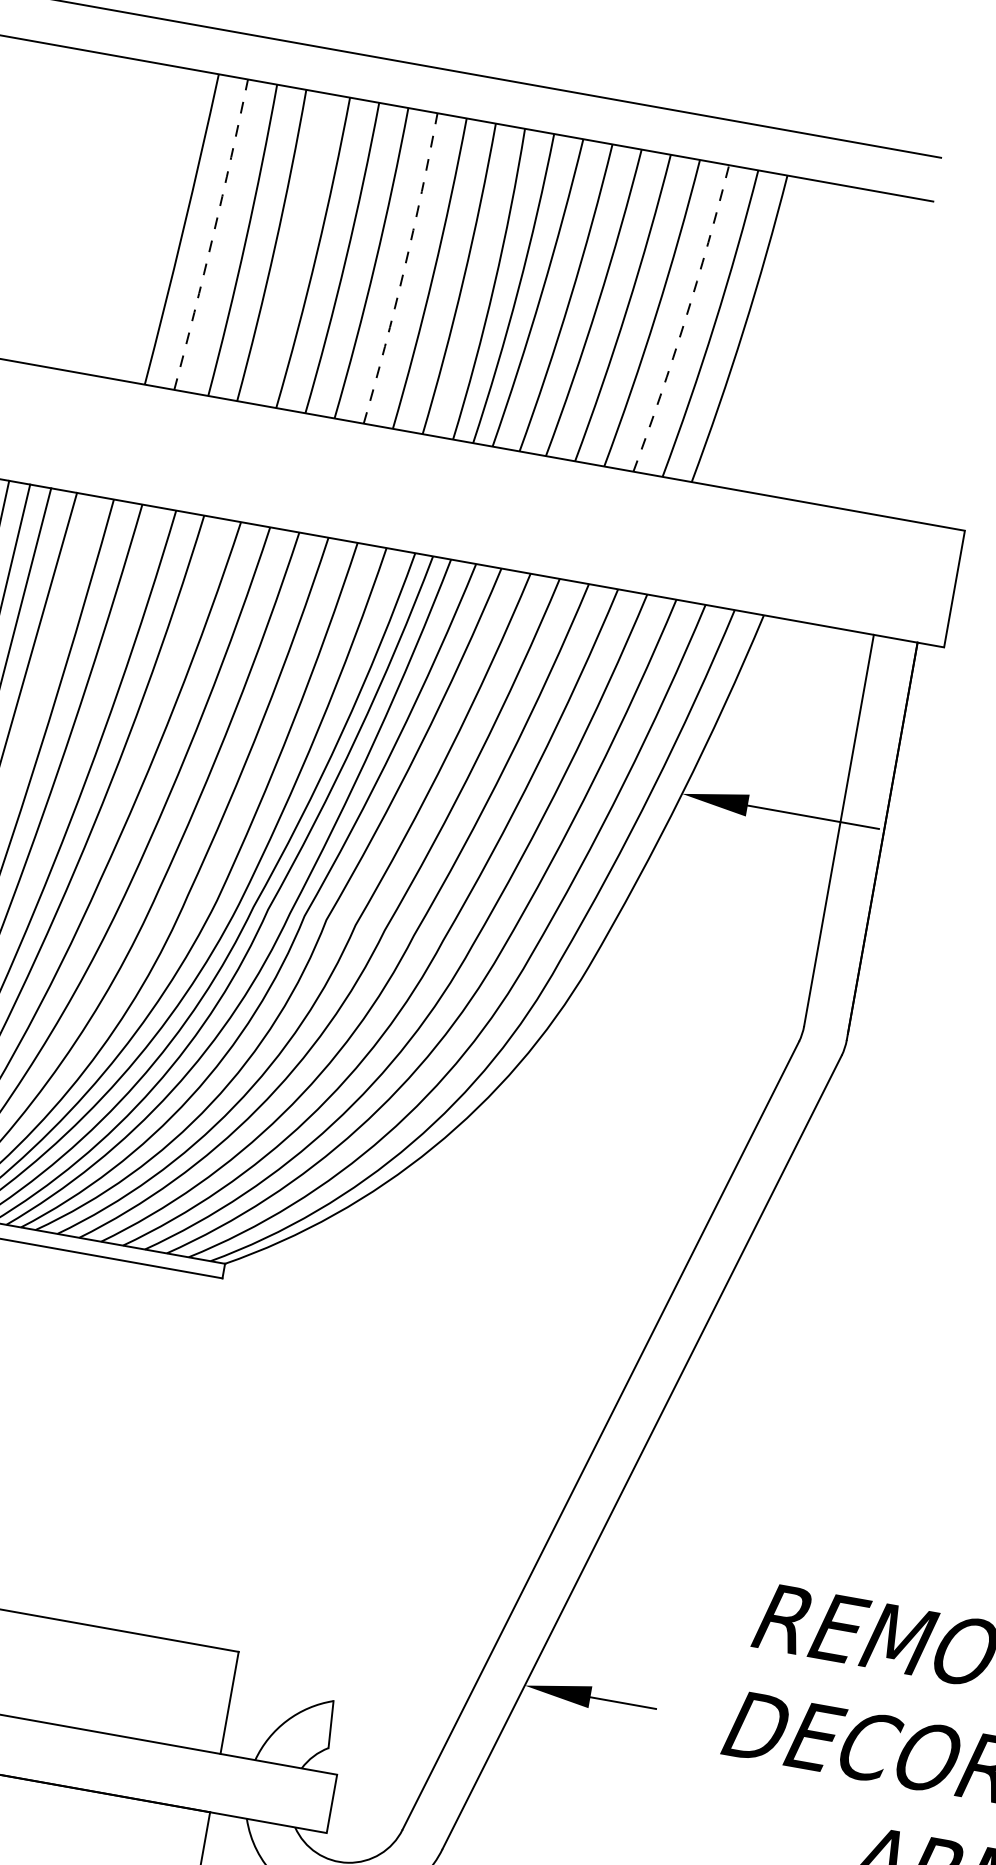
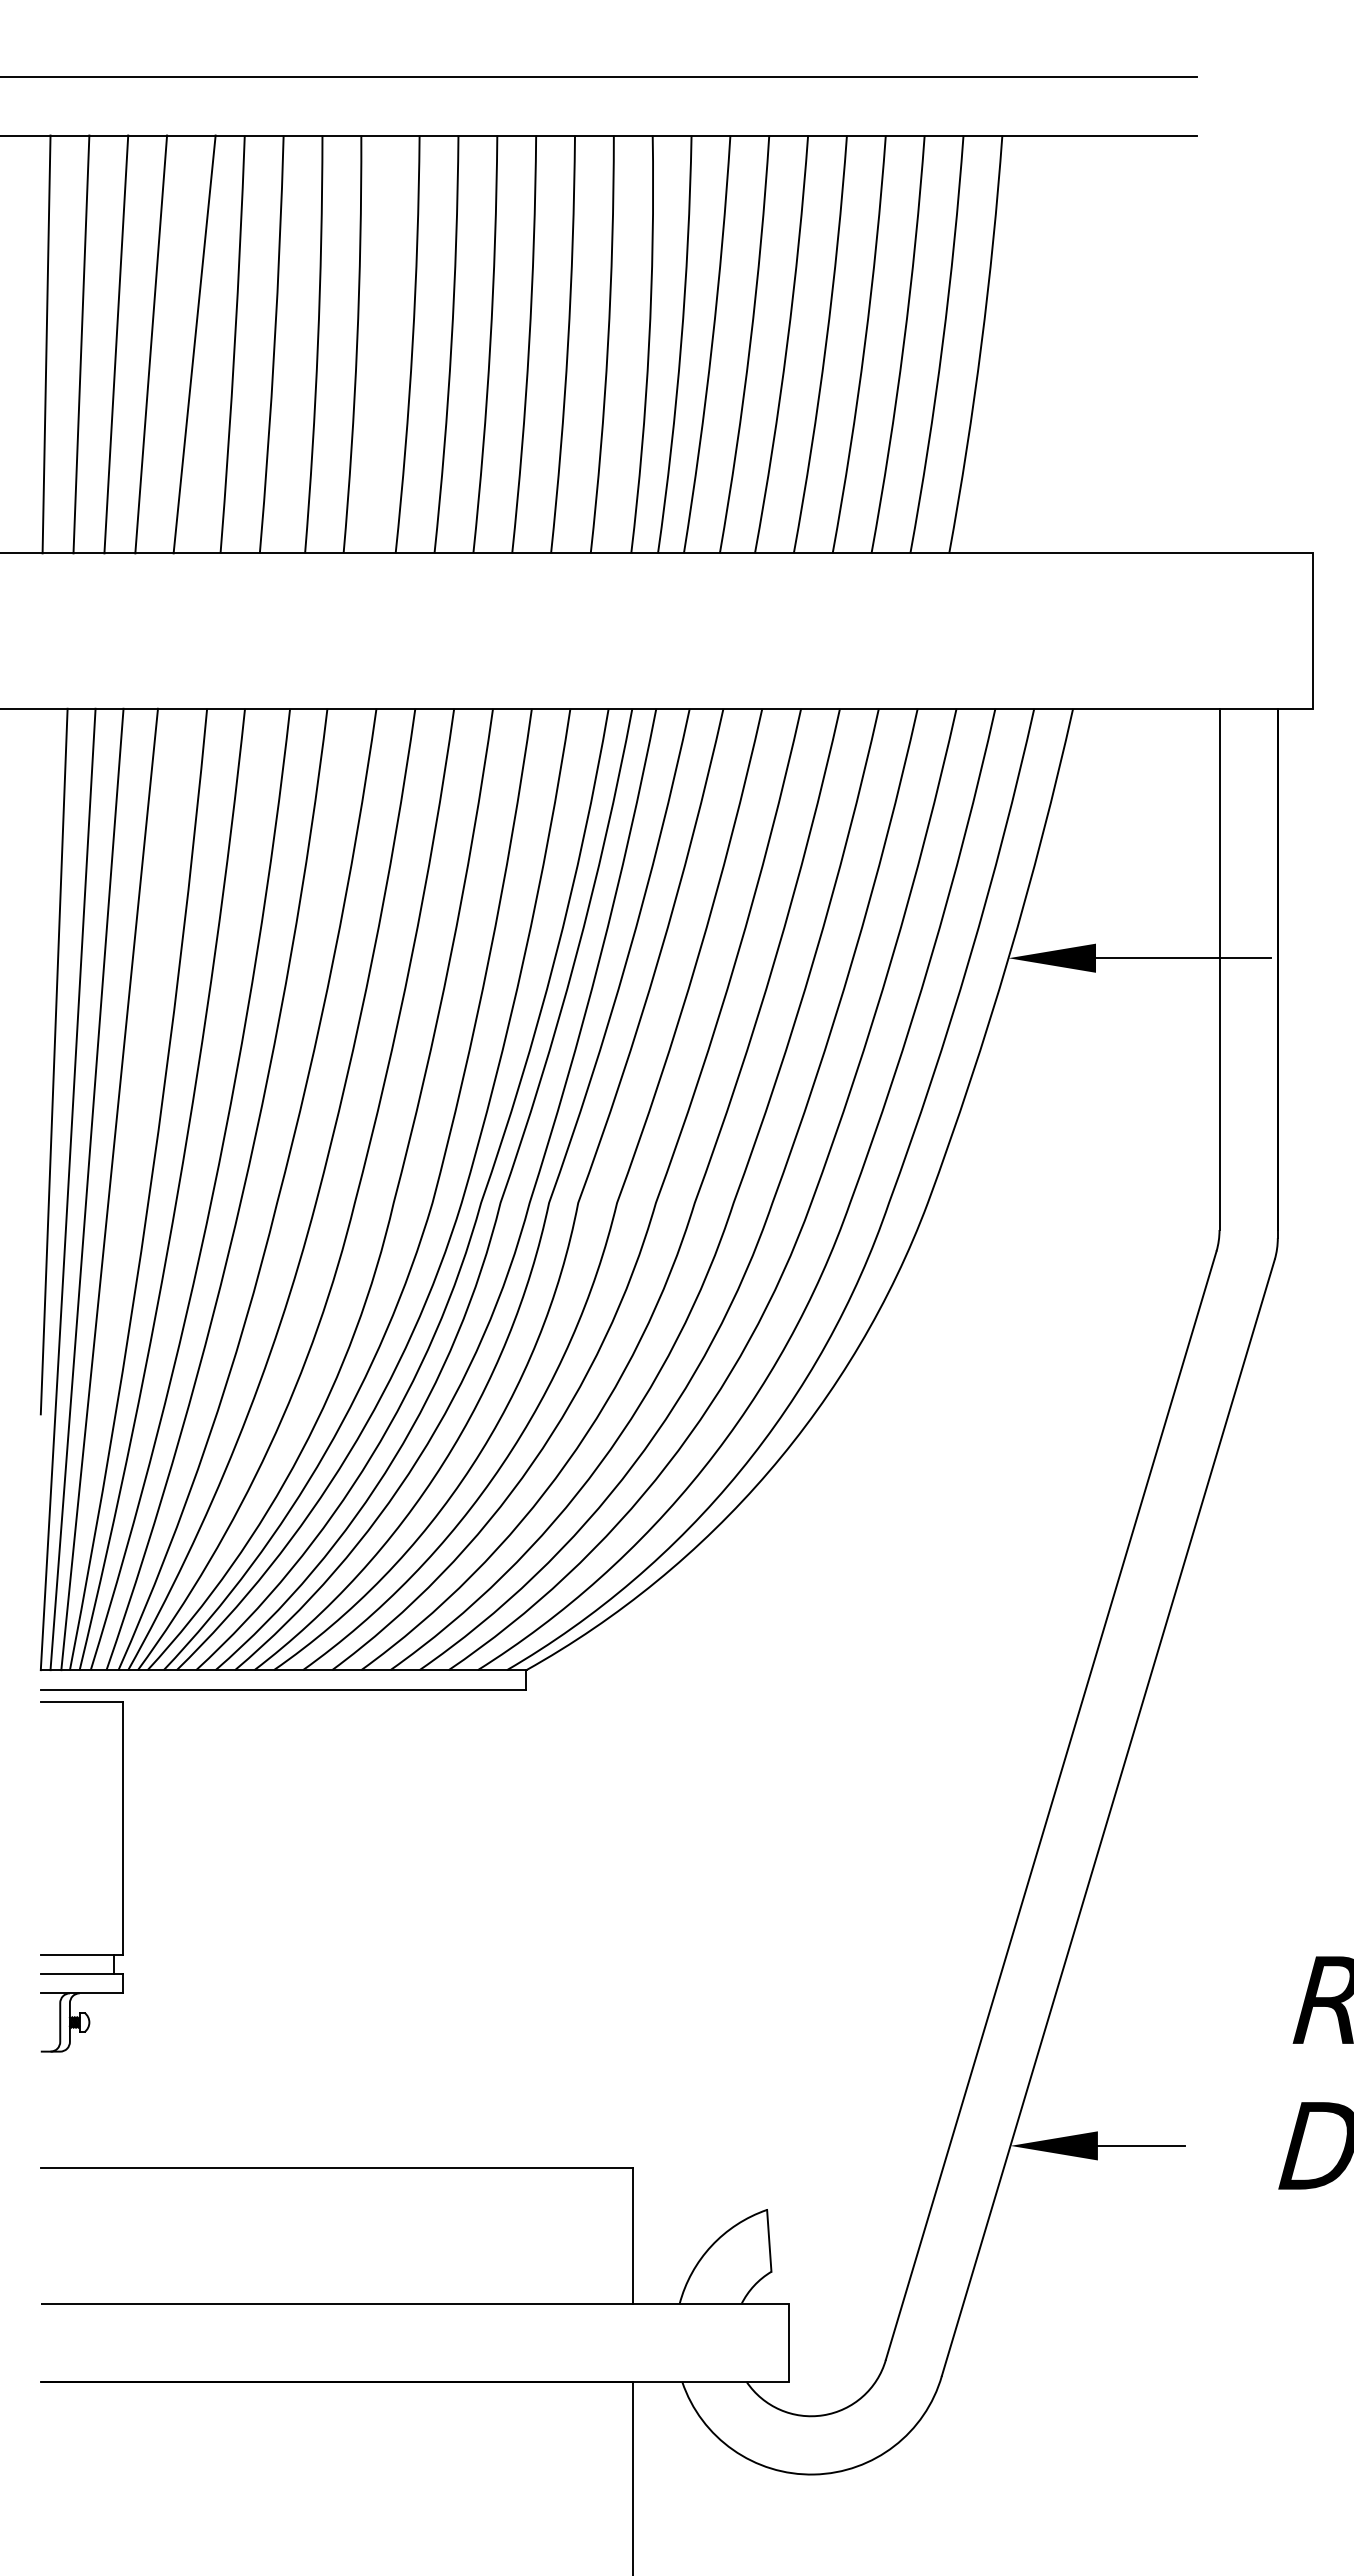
line: (42, 204) -> (46, 344), added
line: (68, 209) -> (81, 344), added
line: (94, 213) -> (116, 344), added
line: (120, 218) -> (151, 344), added
line: (153, 224) -> (194, 344), added
arc: (213, 235) -> (274, 344), dashed -> solid
line: (404, 269) -> (529, 344), dashed -> solid
line: (685, 319) -> (903, 345), dashed -> solid

